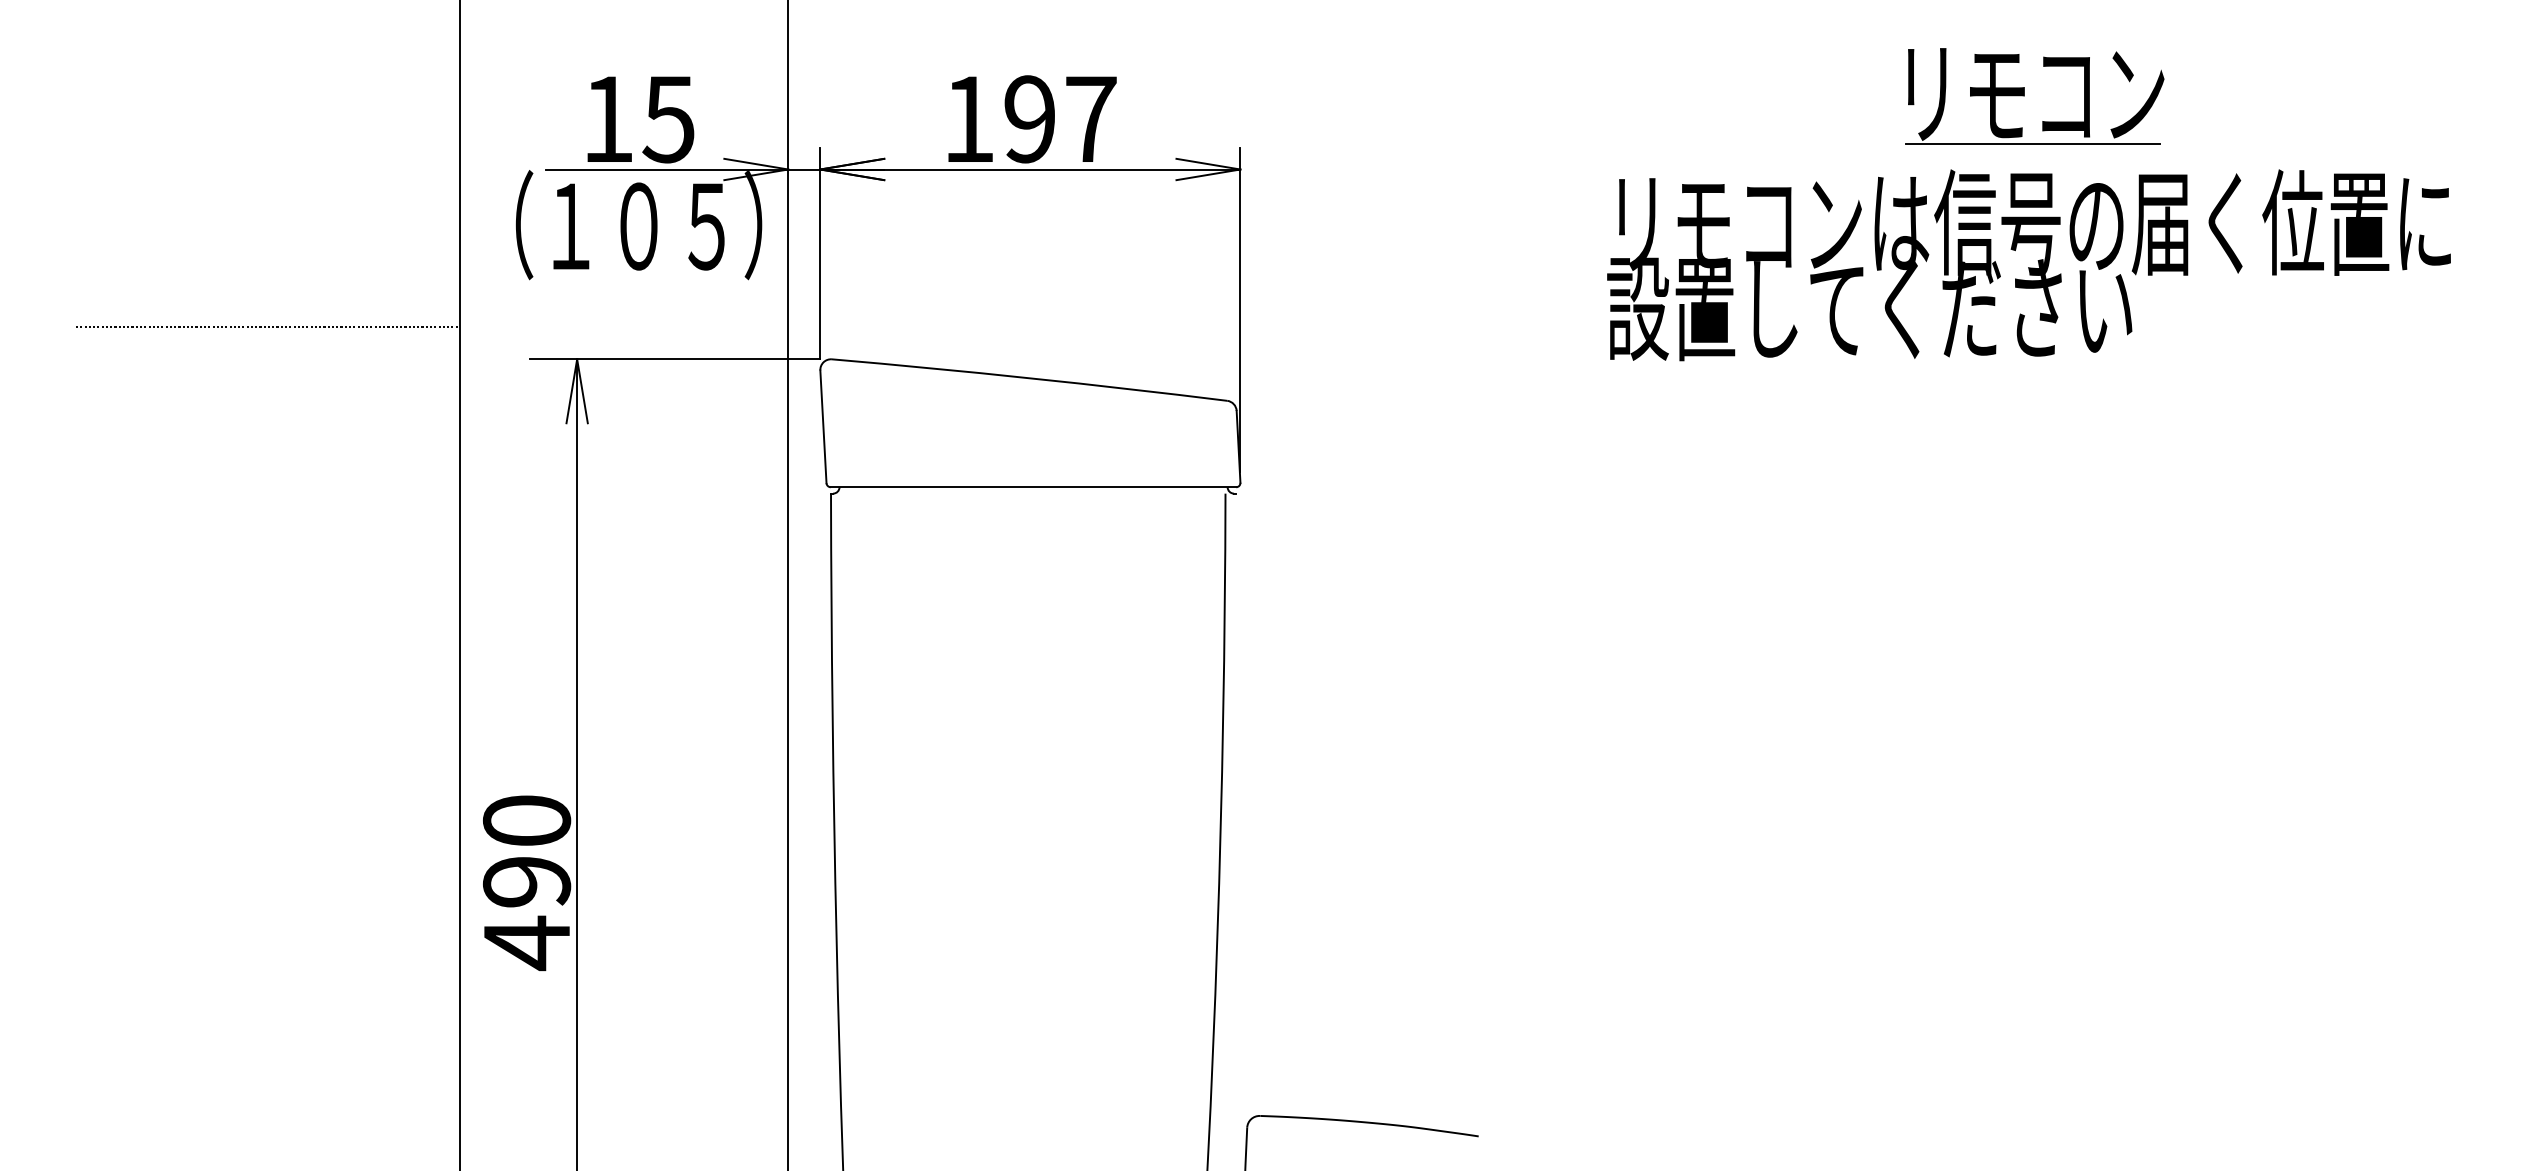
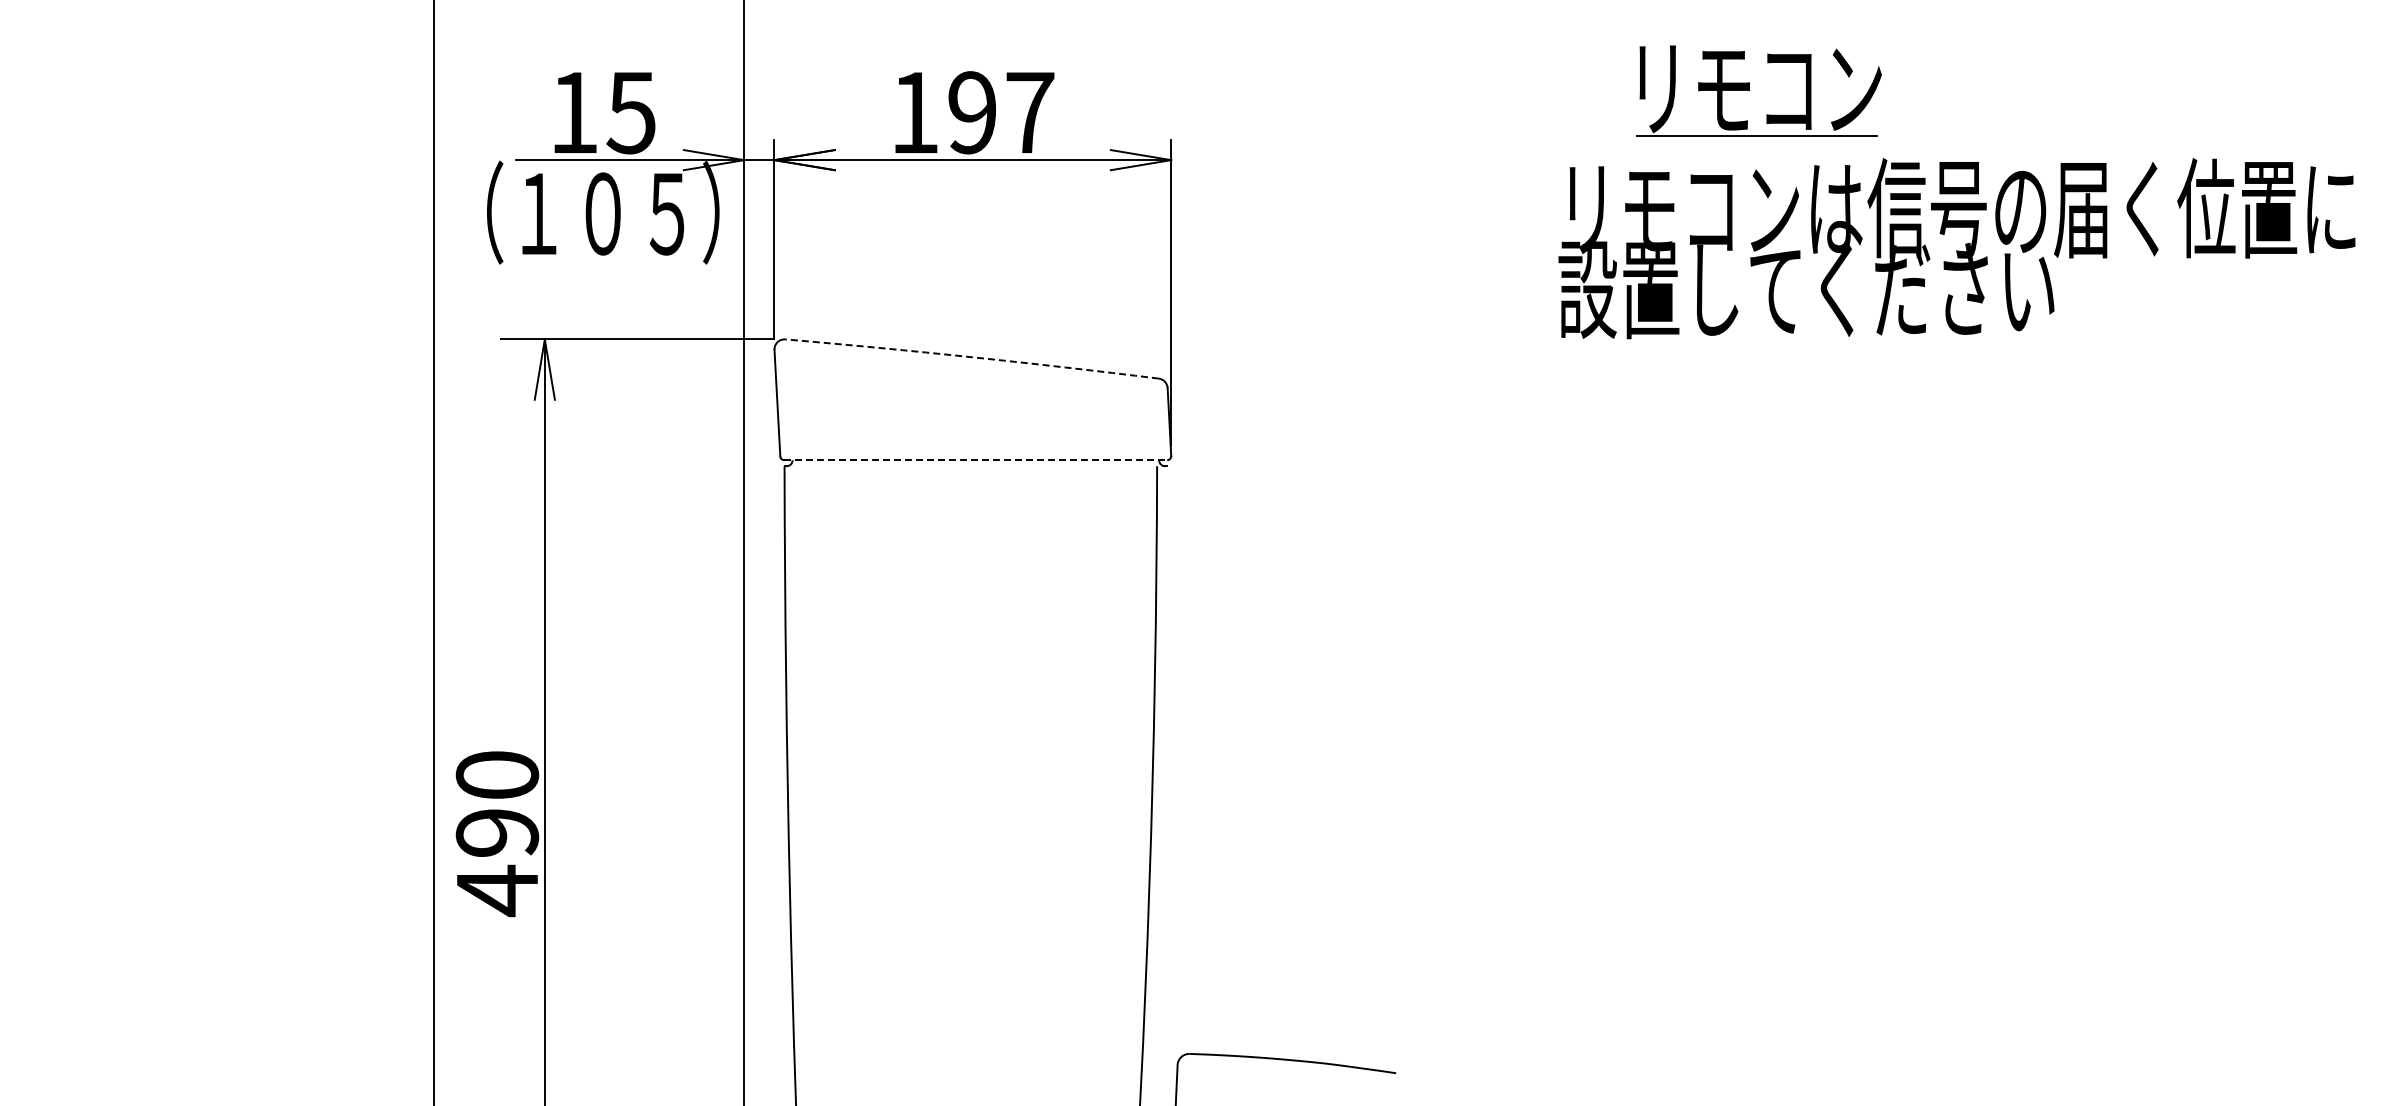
part: (2024, 95) -> (1749, 90), moved
text: (2028, 265) -> (1956, 248), moved
line: (267, 327) -> (252, 309), removed
arc: (1030, 378) -> (972, 357), solid -> dashed
line: (1034, 487) -> (976, 460), solid -> dashed

